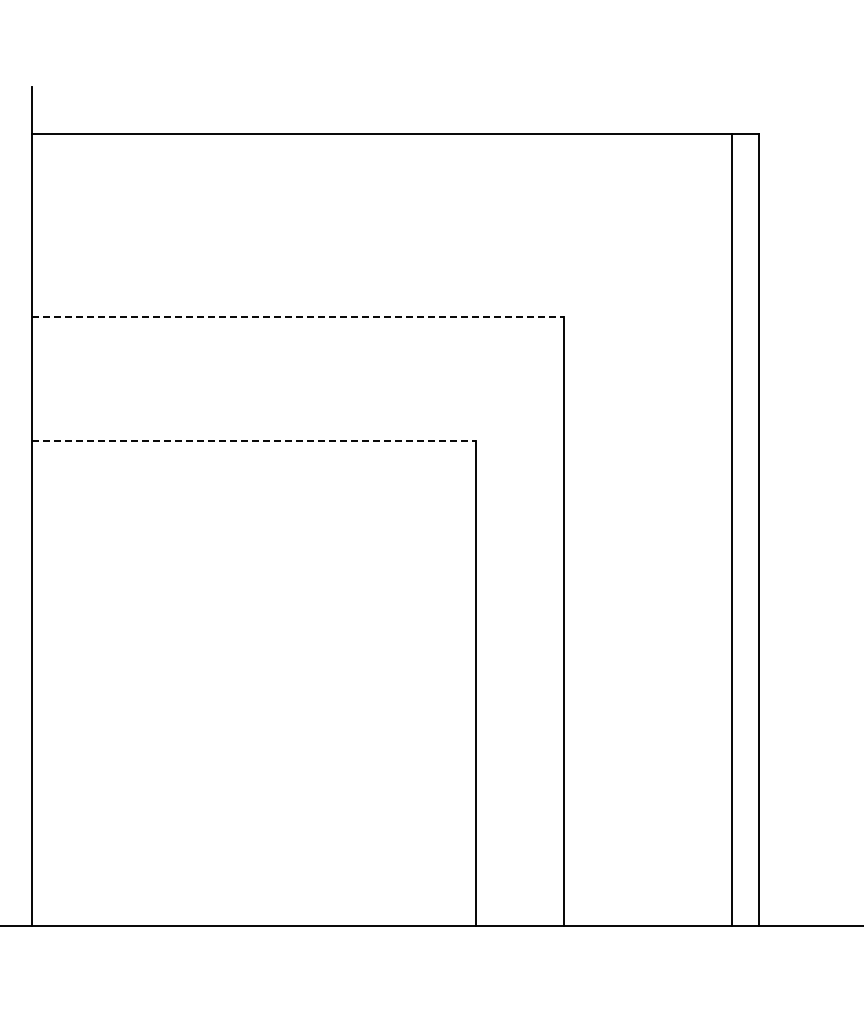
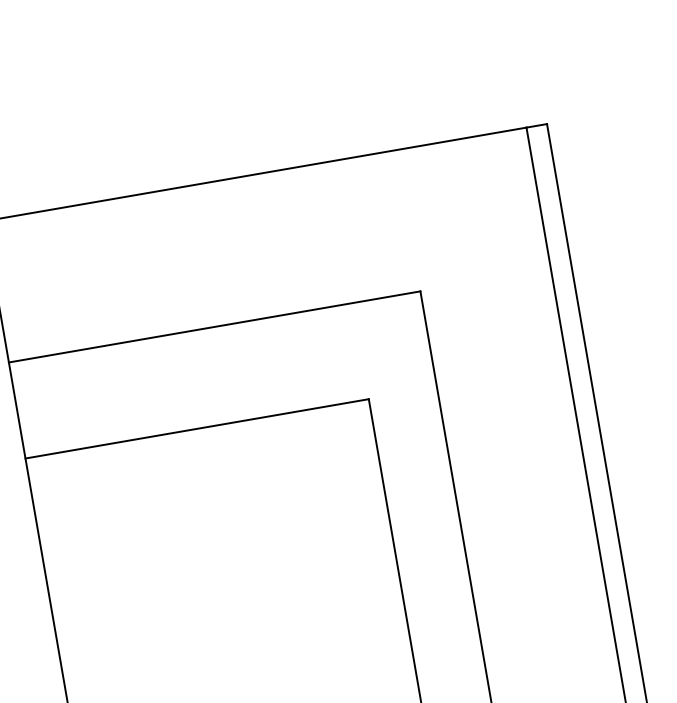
line: (297, 316) -> (214, 326), dashed -> solid
line: (253, 440) -> (196, 428), dashed -> solid

